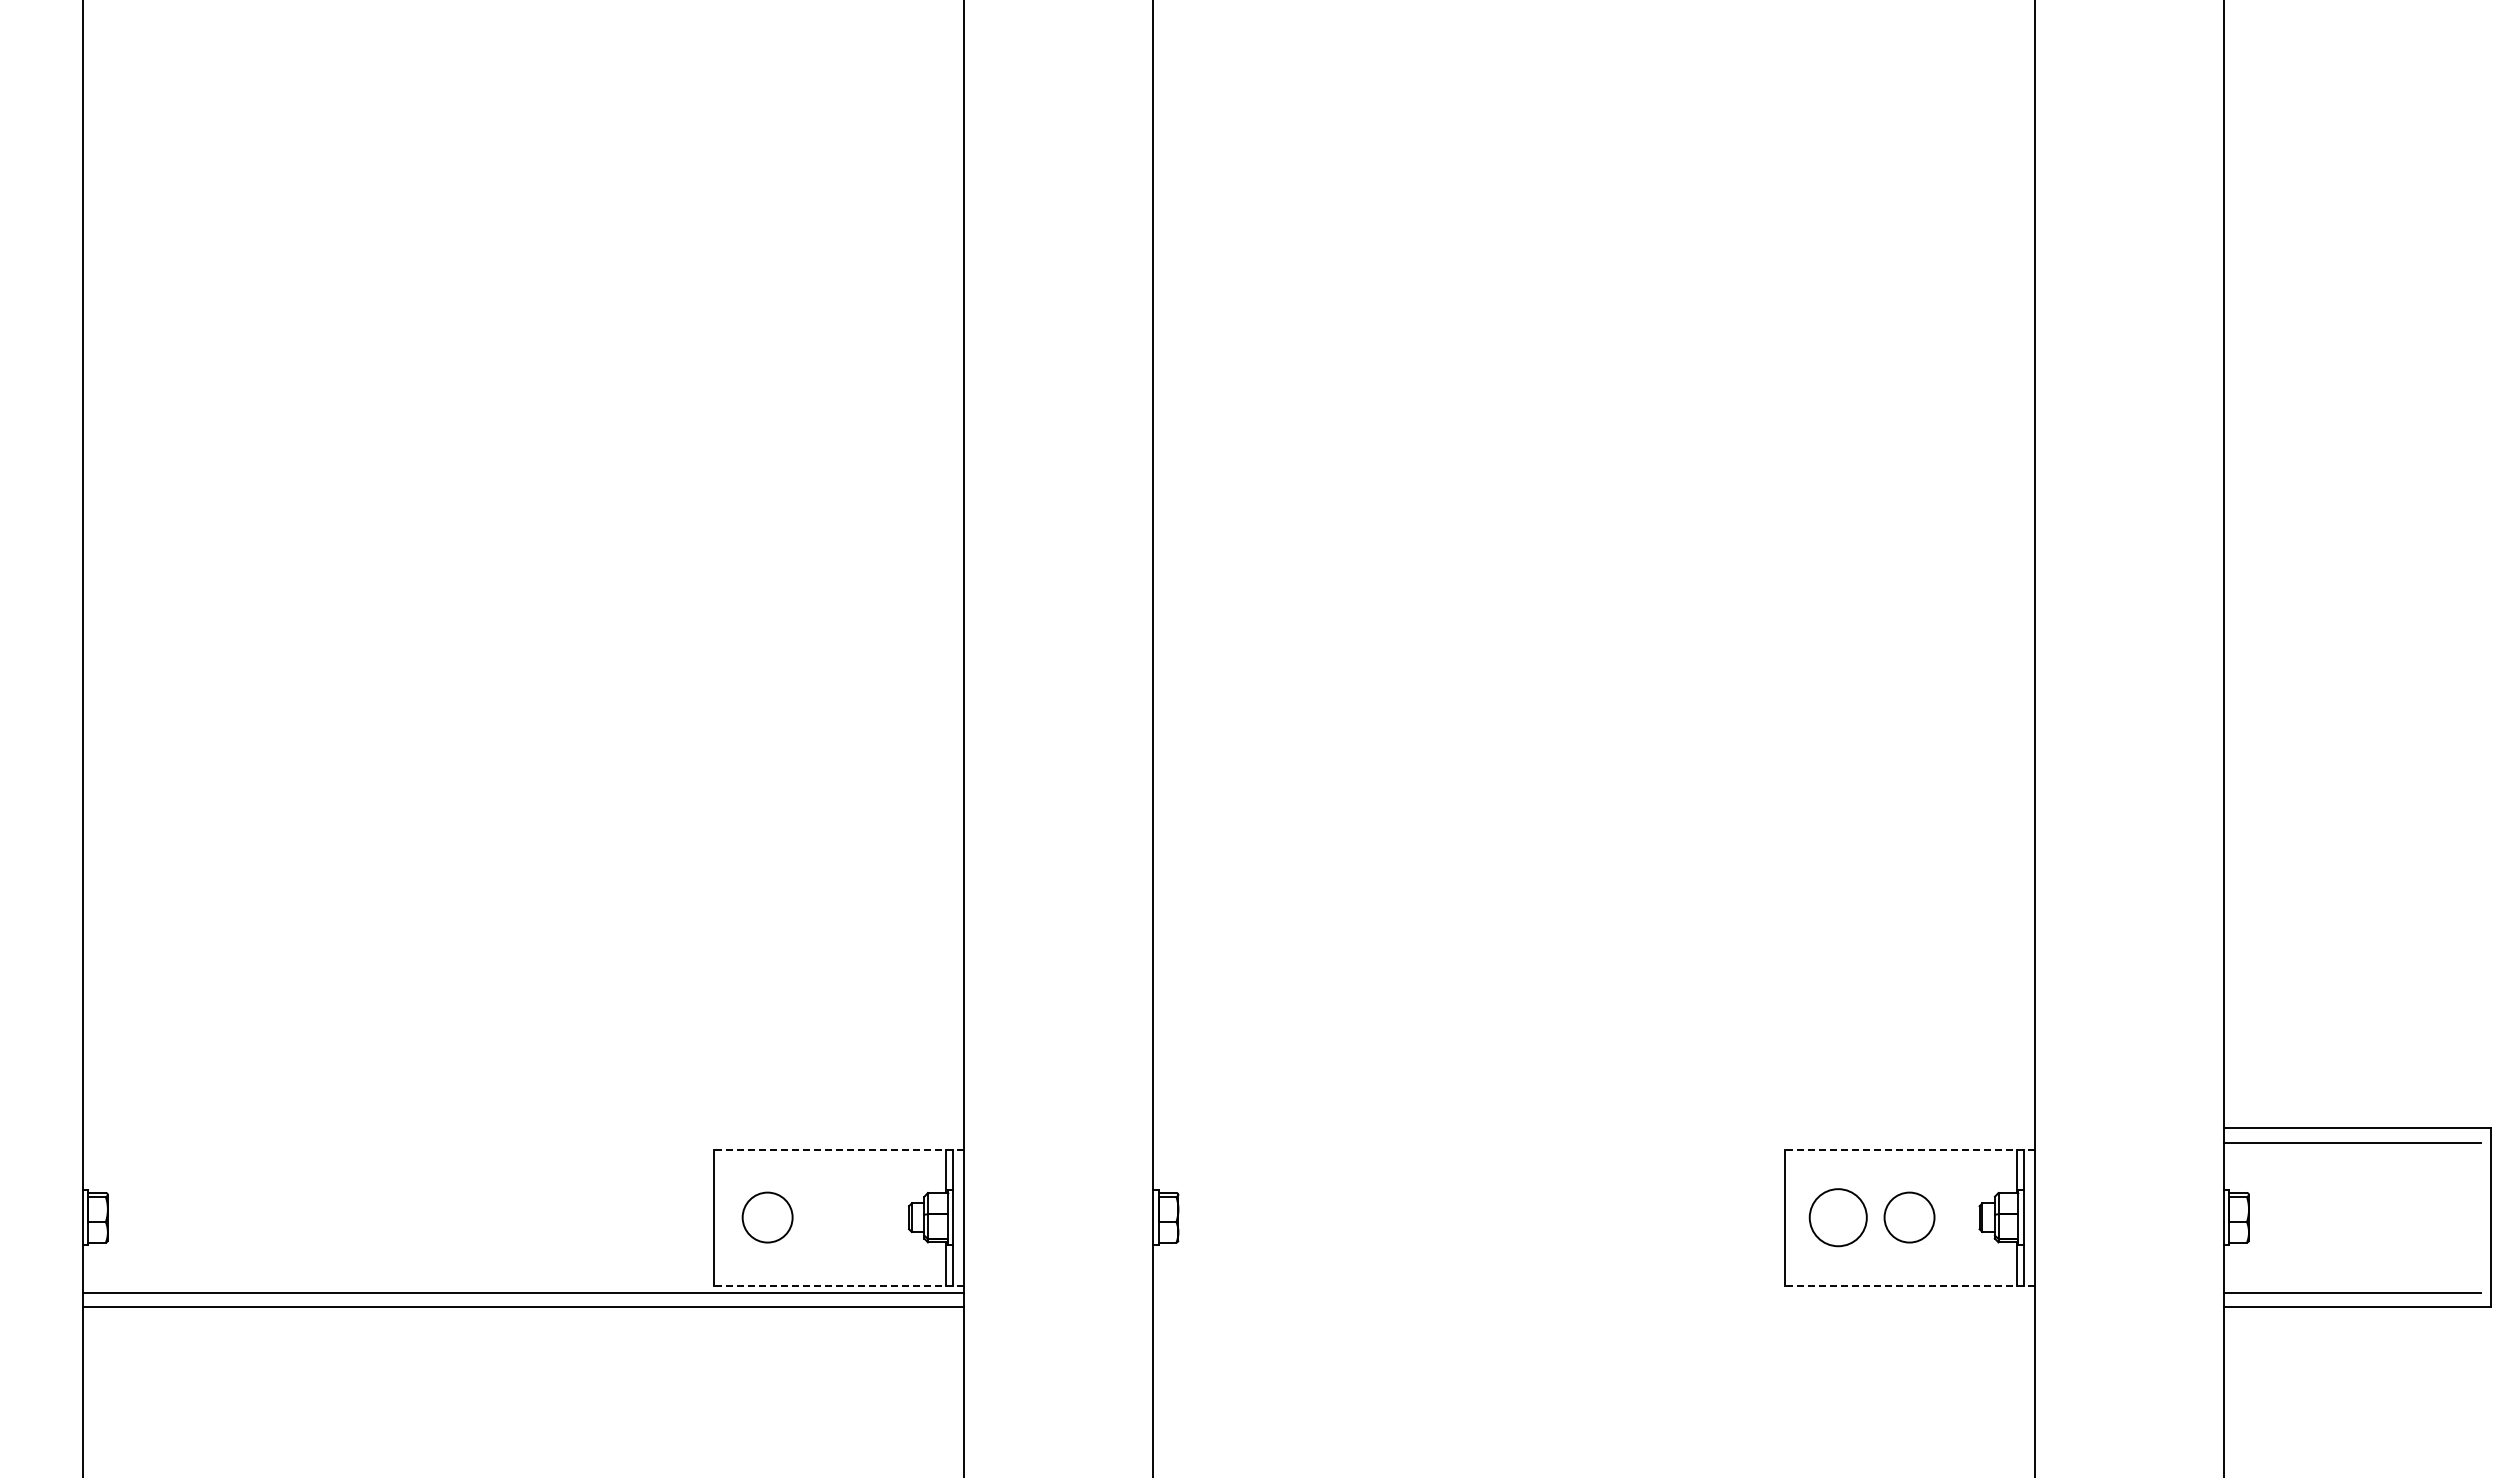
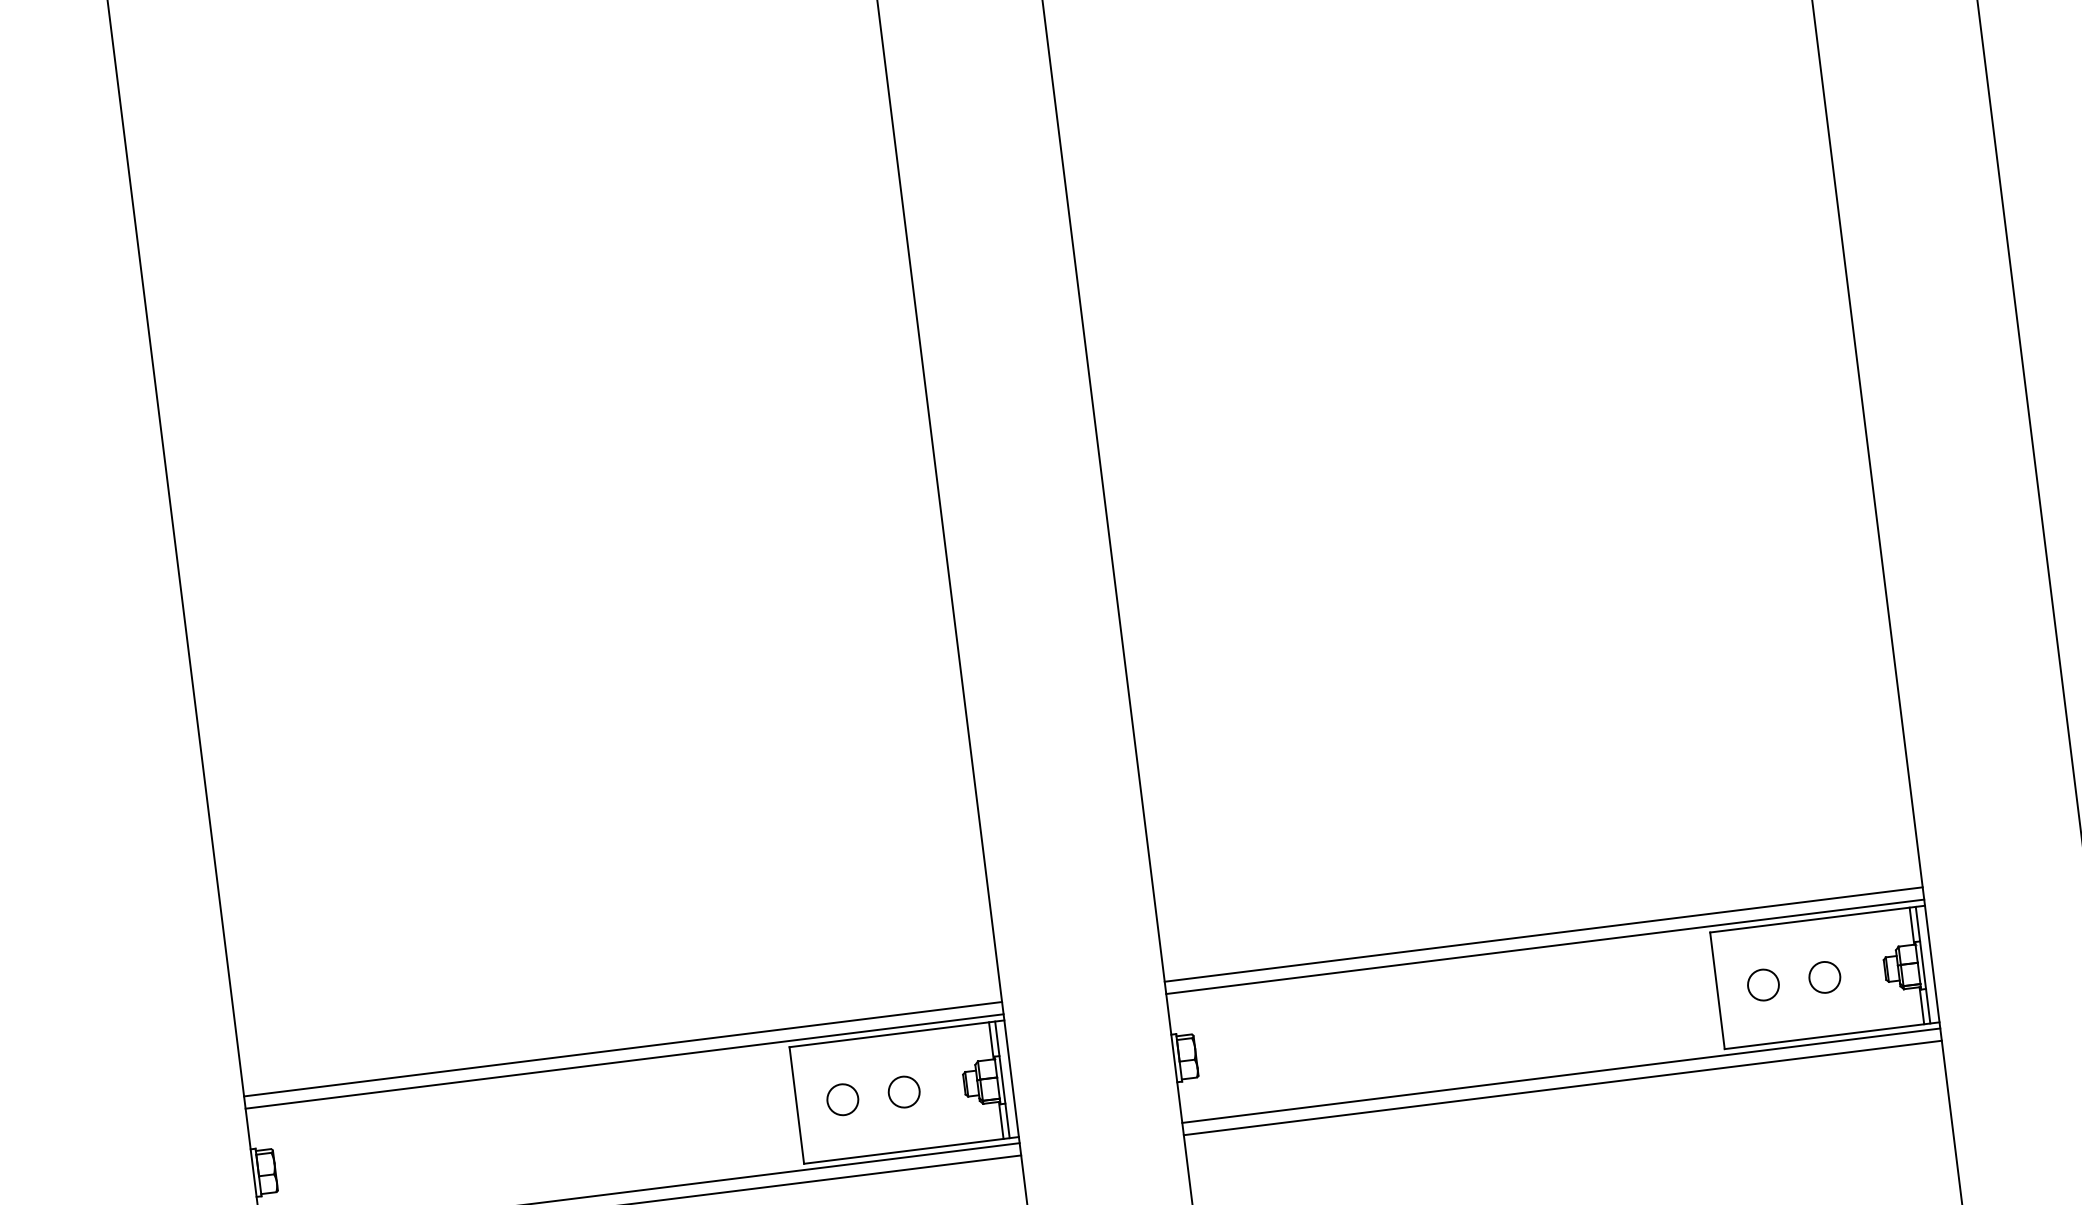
line: (523, 1128) -> (623, 1049), added
line: (1593, 1128) -> (1543, 934), added
line: (523, 1142) -> (624, 1061), added
line: (1593, 1142) -> (1544, 946), added
line: (839, 1149) -> (897, 1033), dashed -> solid
line: (1909, 1149) -> (1817, 918), dashed -> solid
circle: (767, 1217) -> (842, 1099), size x0.71
circle: (838, 1217) -> (903, 1091), added
circle: (1838, 1217) -> (1763, 984), size x0.62
circle: (1909, 1217) -> (1824, 977), size x0.71
line: (839, 1285) -> (911, 1150), dashed -> solid
line: (1909, 1285) -> (1831, 1035), dashed -> solid
line: (1593, 1292) -> (1560, 1075), added
line: (1593, 1306) -> (1562, 1087), added

